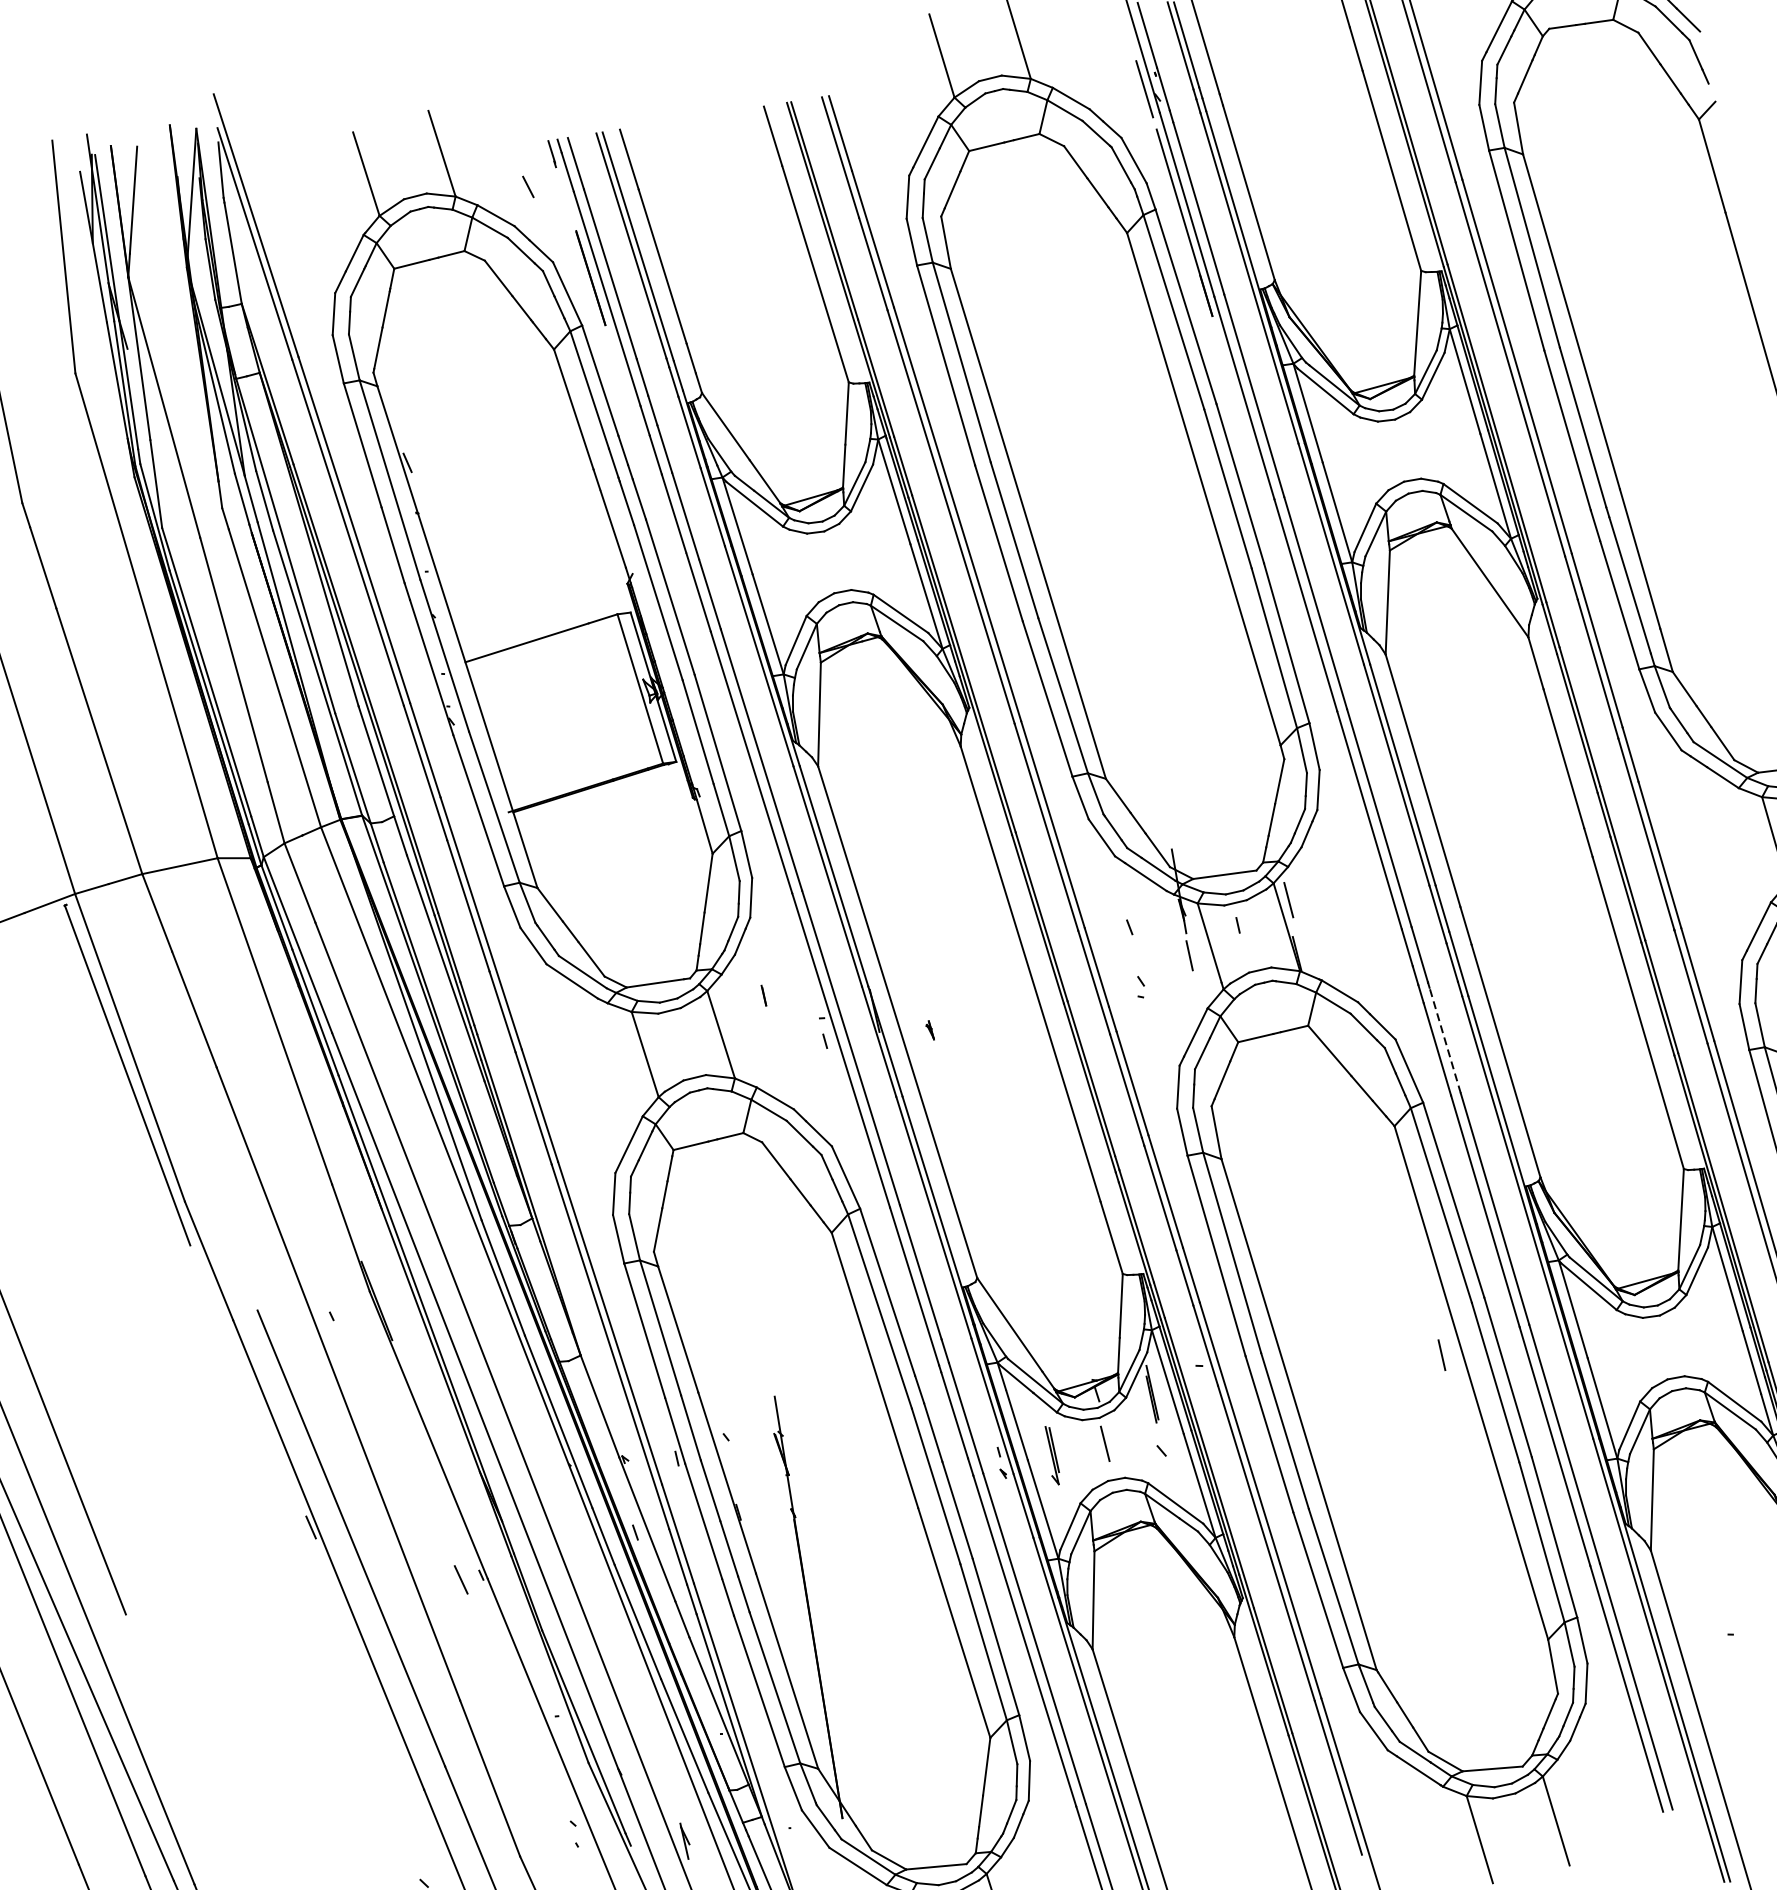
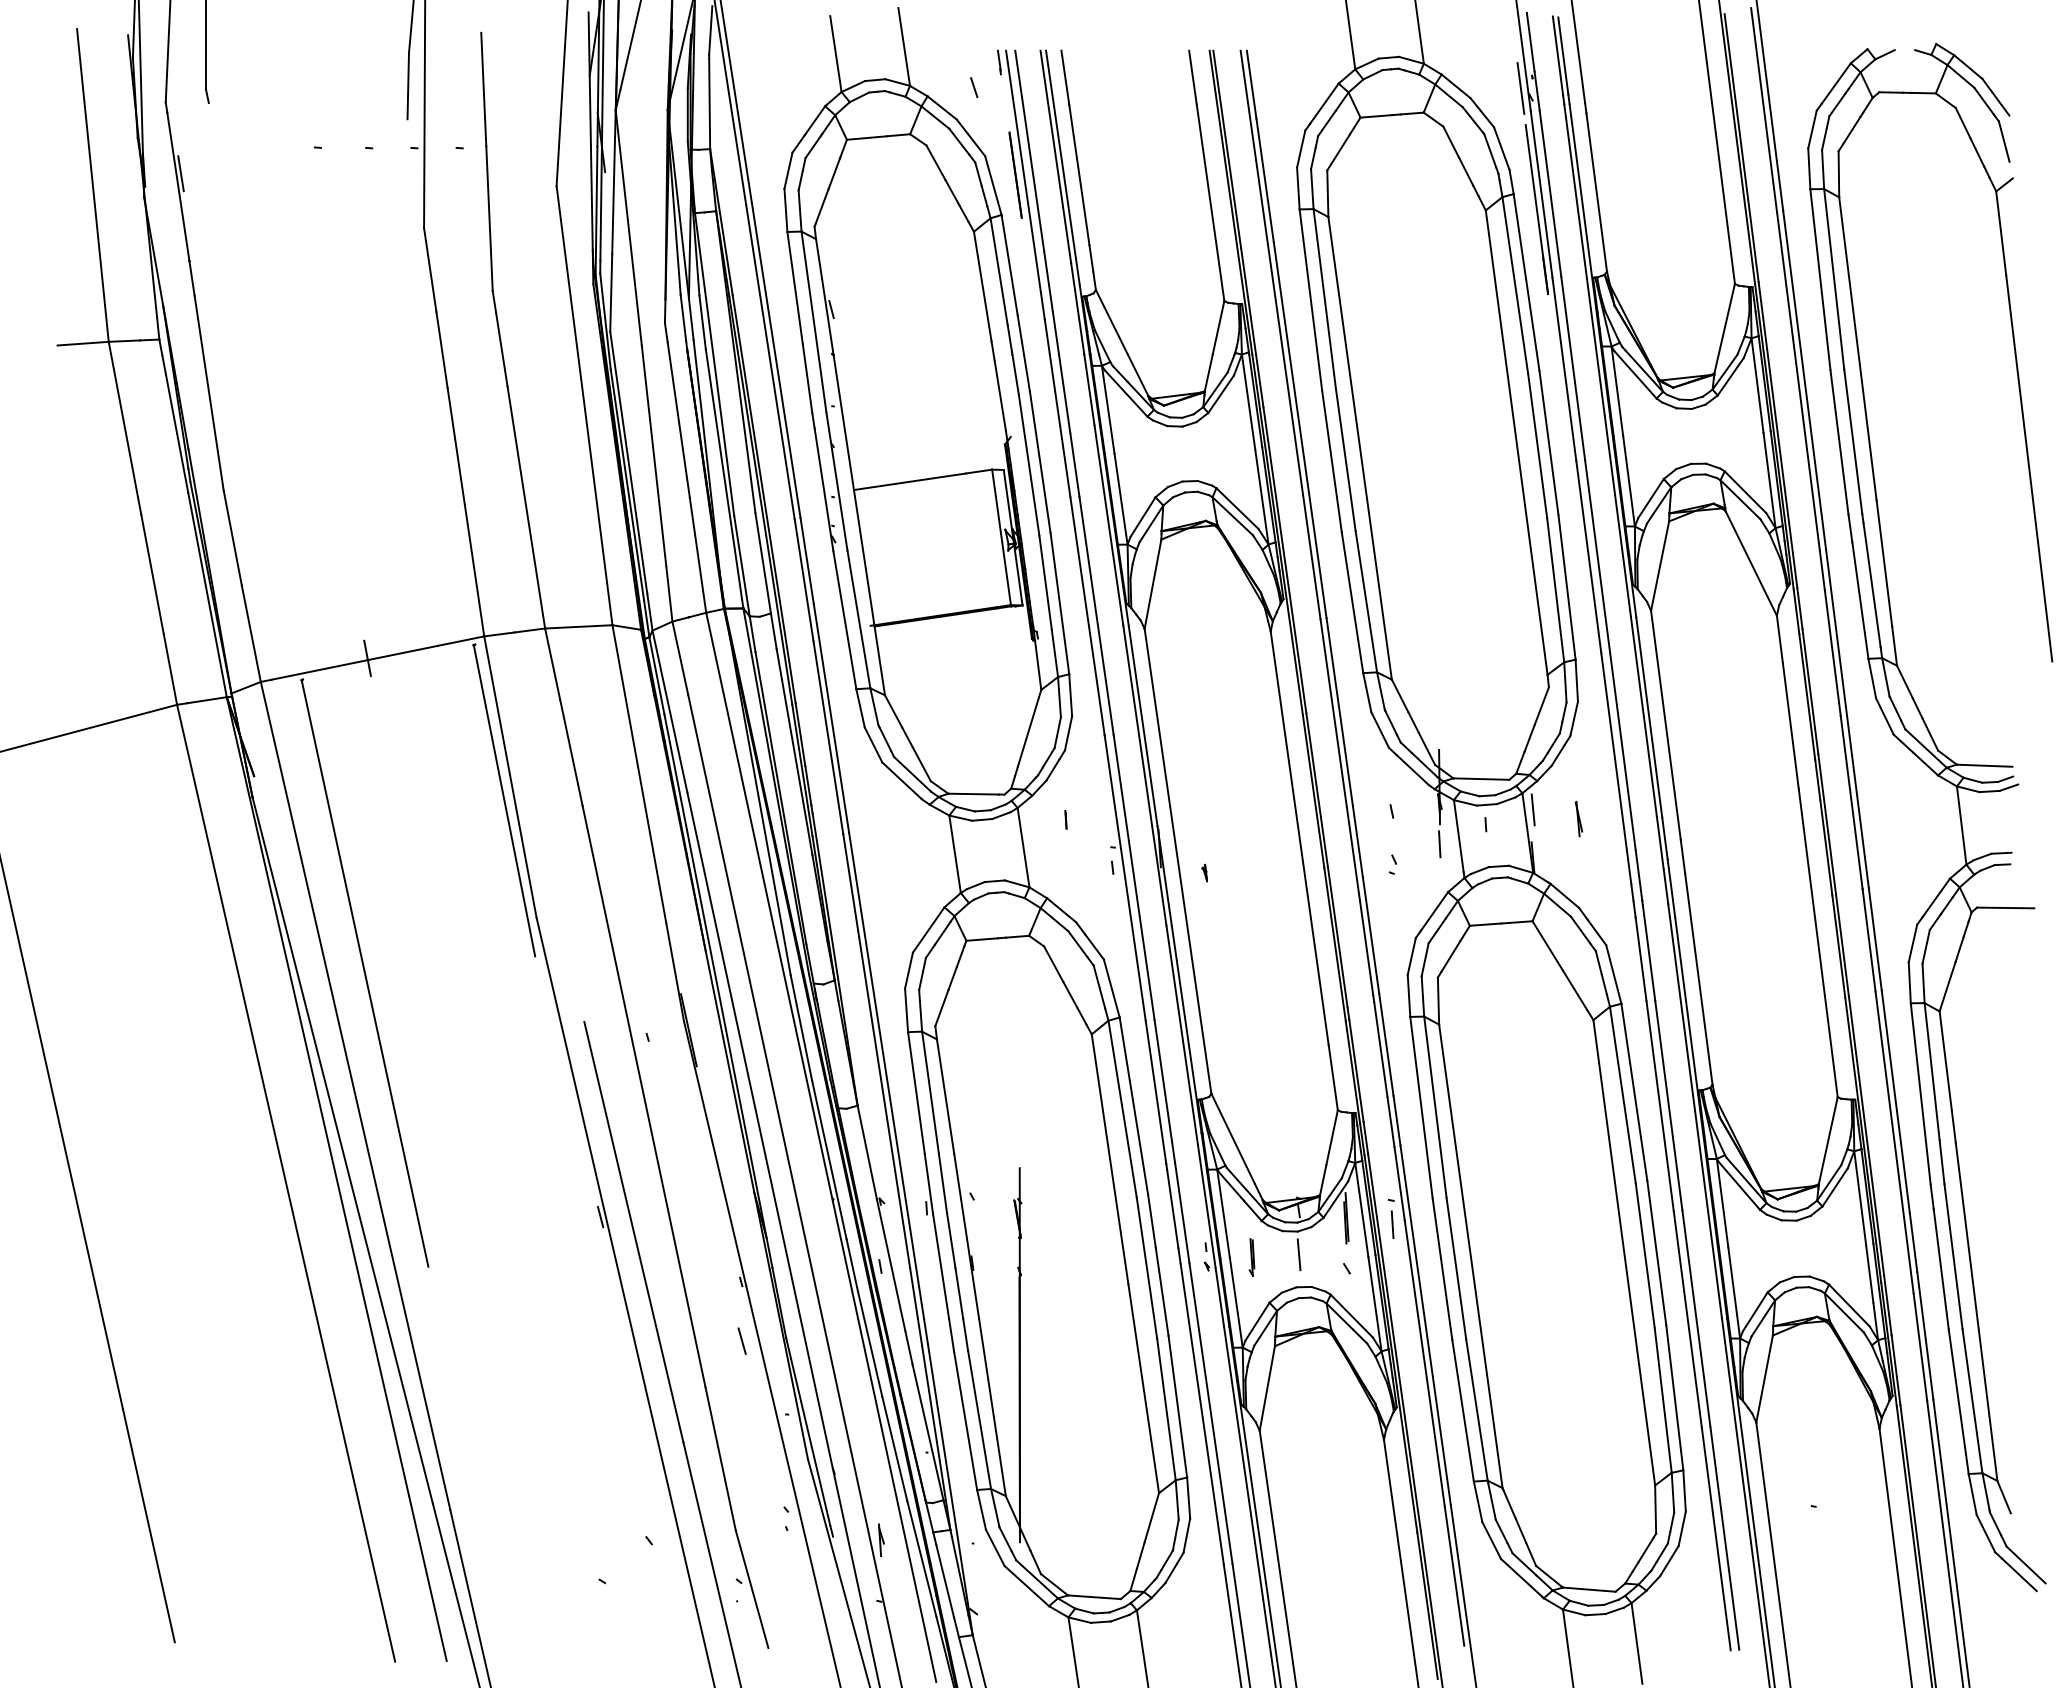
part: (1341, 902) -> (1578, 819), added
line: (1444, 1040) -> (1648, 952), dashed -> solid
line: (1441, 1354) -> (1392, 1224), moved
part: (1052, 1455) -> (1251, 1257), size x0.71
line: (460, 1579) -> (741, 1340), moved

